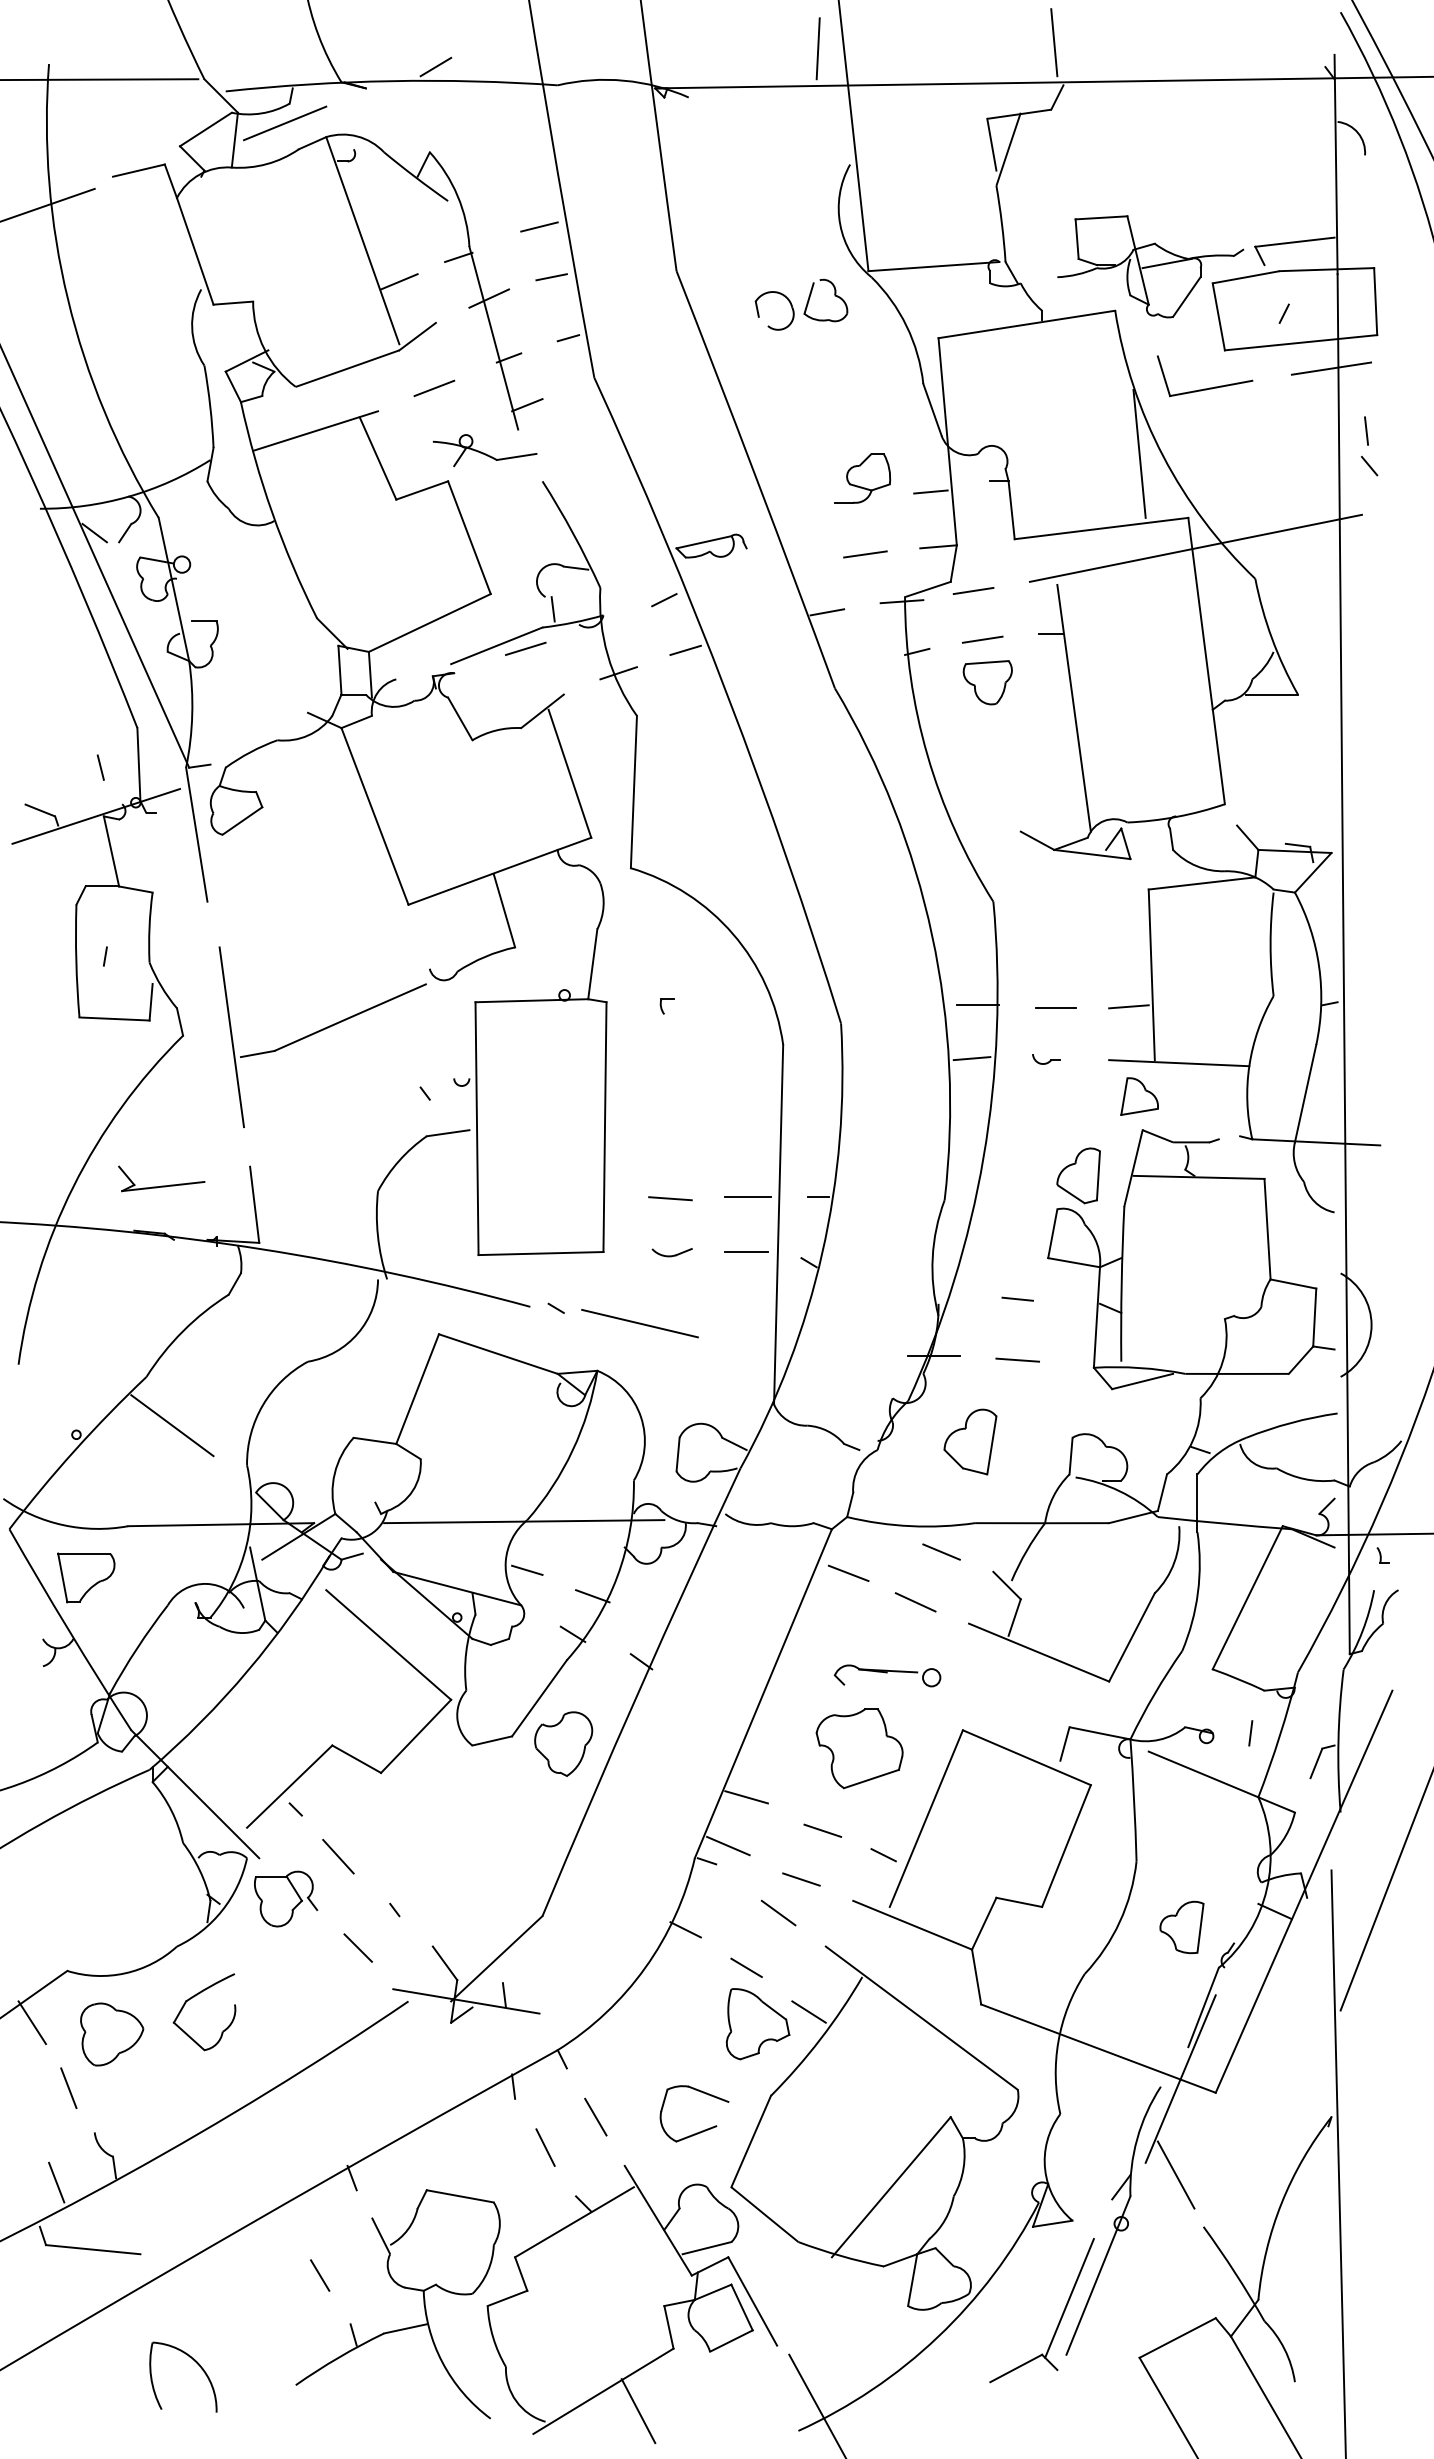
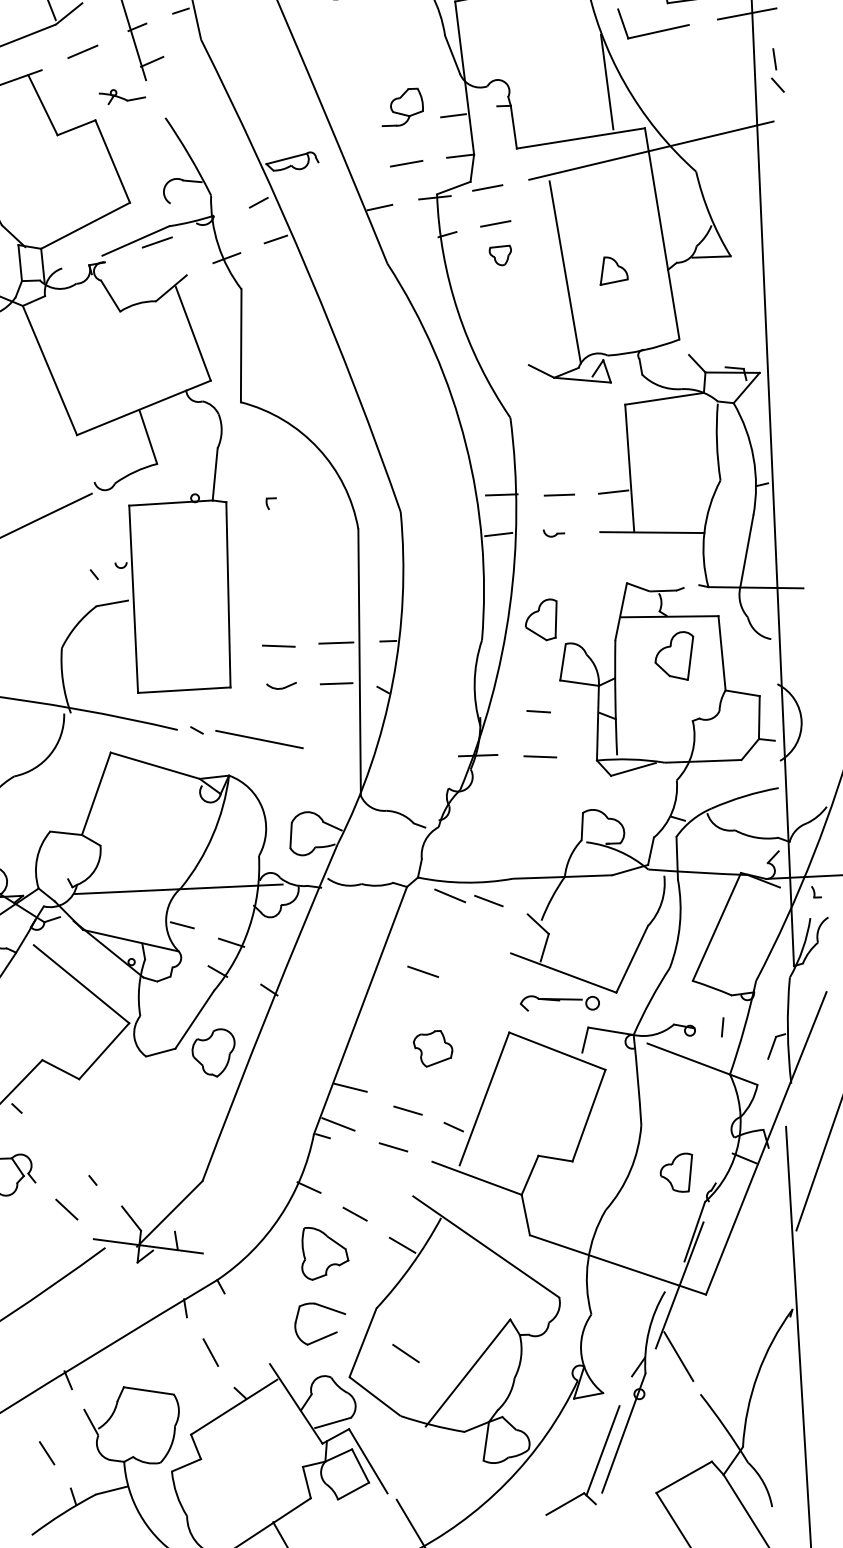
part: (485, 450) -> (122, 96), size x0.6
line: (552, 609) -> (176, 212), removed
line: (1051, 633) -> (546, 217), removed
part: (987, 682) -> (500, 255), size x0.6
part: (1139, 1096) -> (613, 270), moved
part: (1078, 1175) -> (541, 619), moved
part: (970, 1441) -> (674, 655), moved
line: (848, 1572) -> (422, 971), moved
line: (915, 1602) -> (450, 896), moved
part: (887, 1675) -> (559, 1002), moved
part: (859, 1748) -> (433, 1048), size x0.6
line: (338, 1856) -> (49, 1142), removed
line: (778, 1912) -> (405, 1353), moved
part: (758, 2024) -> (325, 1253), moved
line: (595, 2116) -> (247, 1328), removed

